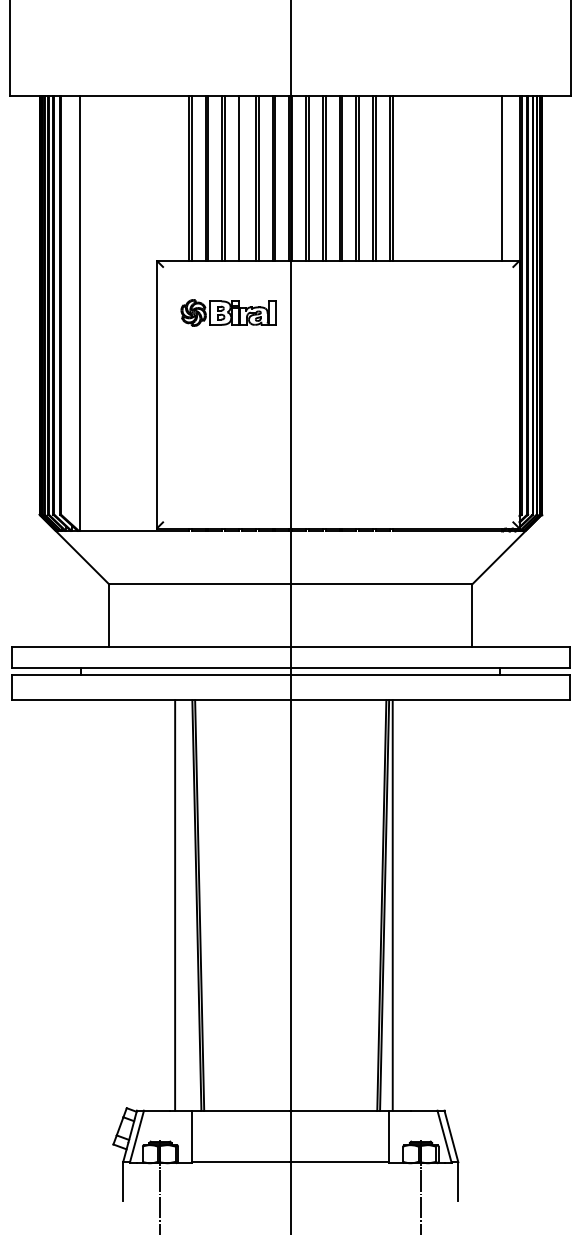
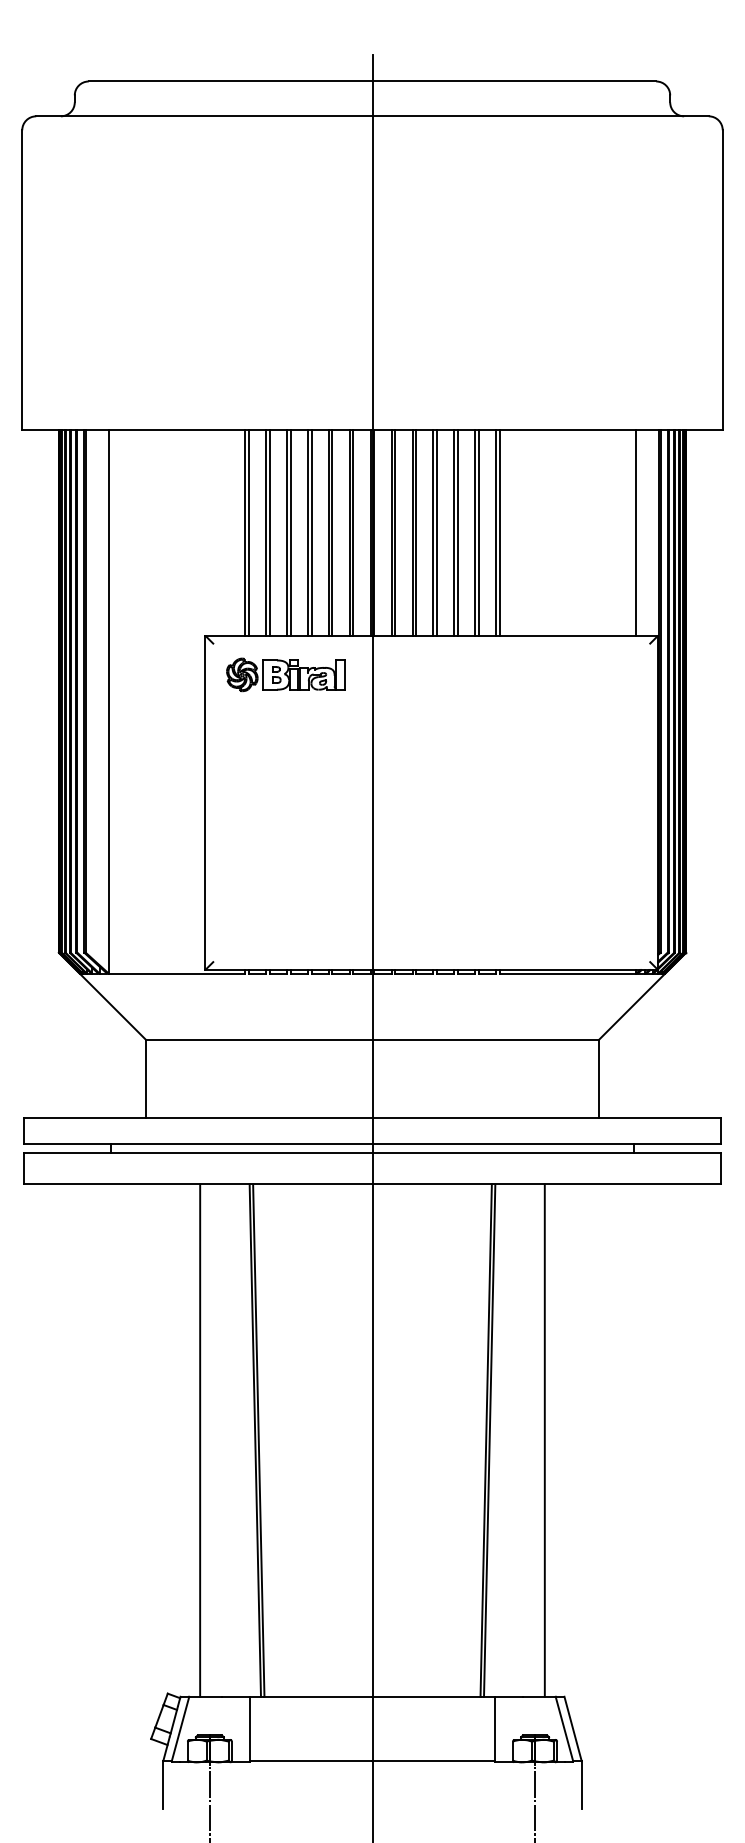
line: (241, 178) -> (311, 532), added
part: (228, 312) -> (285, 674), moved
line: (175, 905) -> (200, 1440), moved
line: (392, 905) -> (544, 1440), moved

